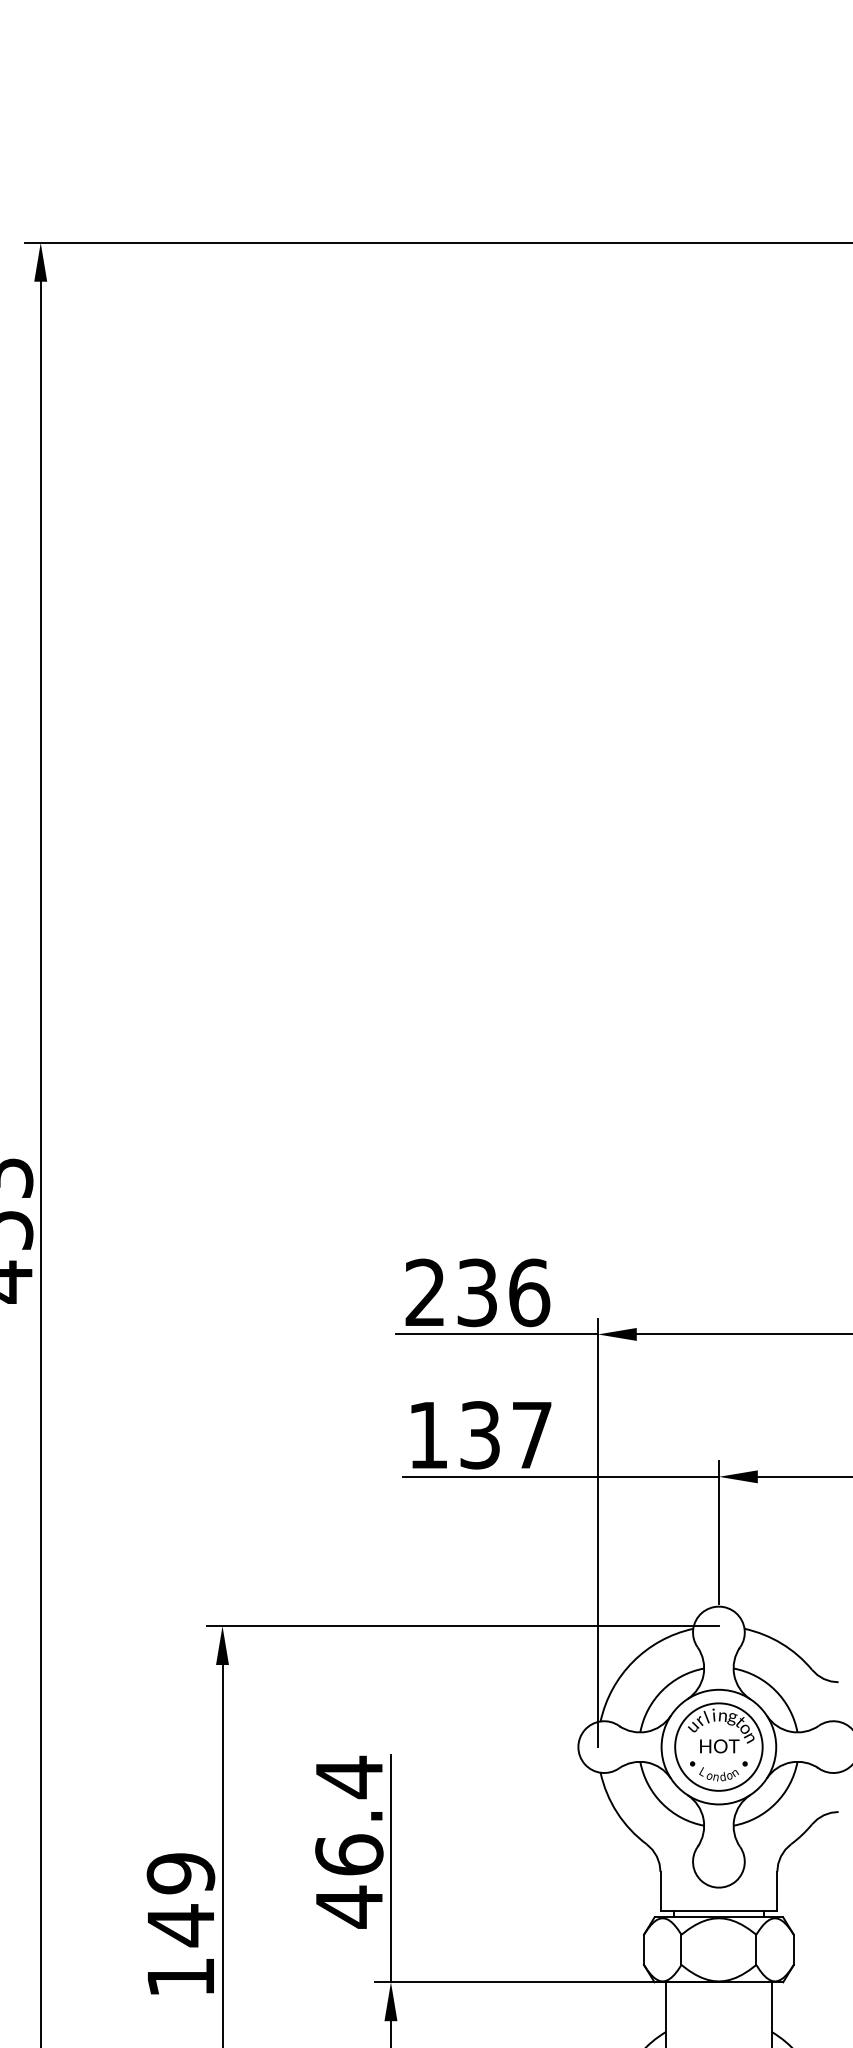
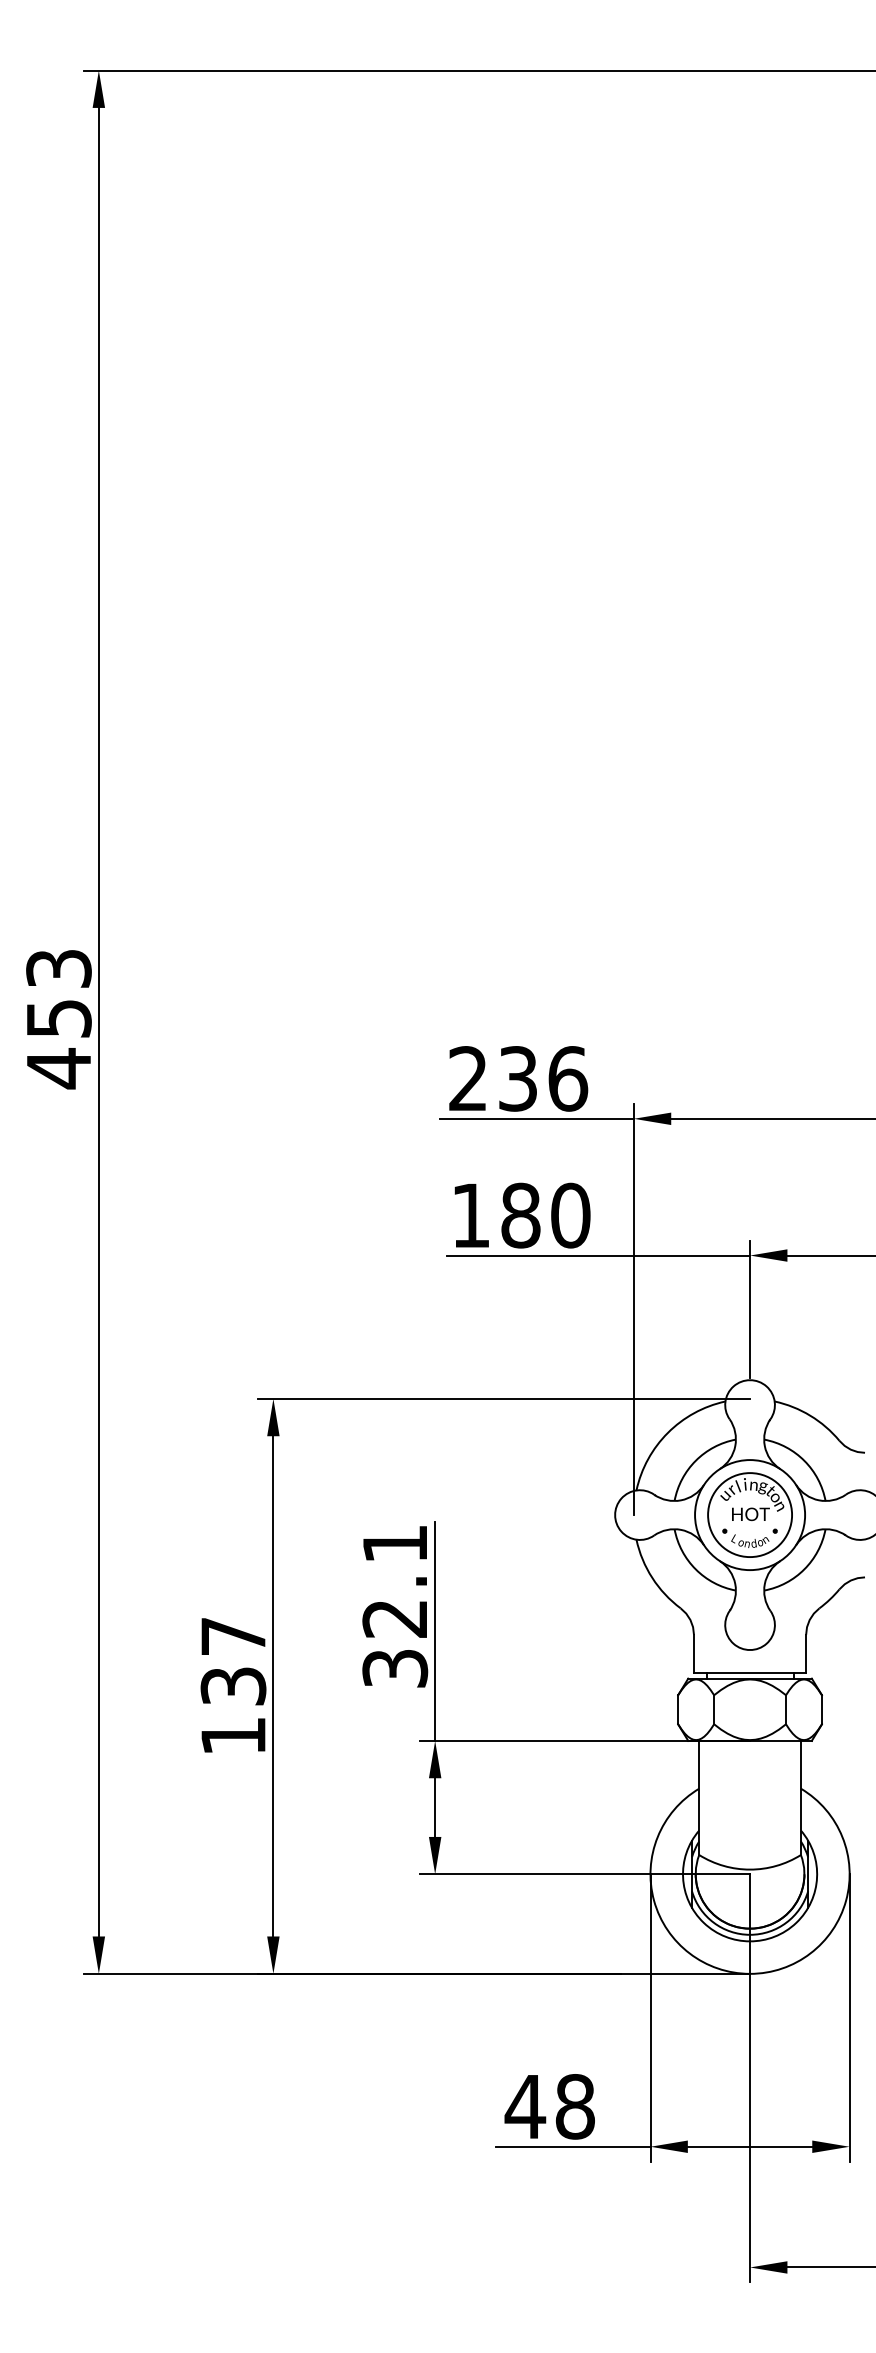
text: (505, 1435) -> (545, 1215), 137 -> 180
text: (349, 1842) -> (395, 1606), 46.4 -> 32.1
text: (180, 1900) -> (233, 1662), 149 -> 137

